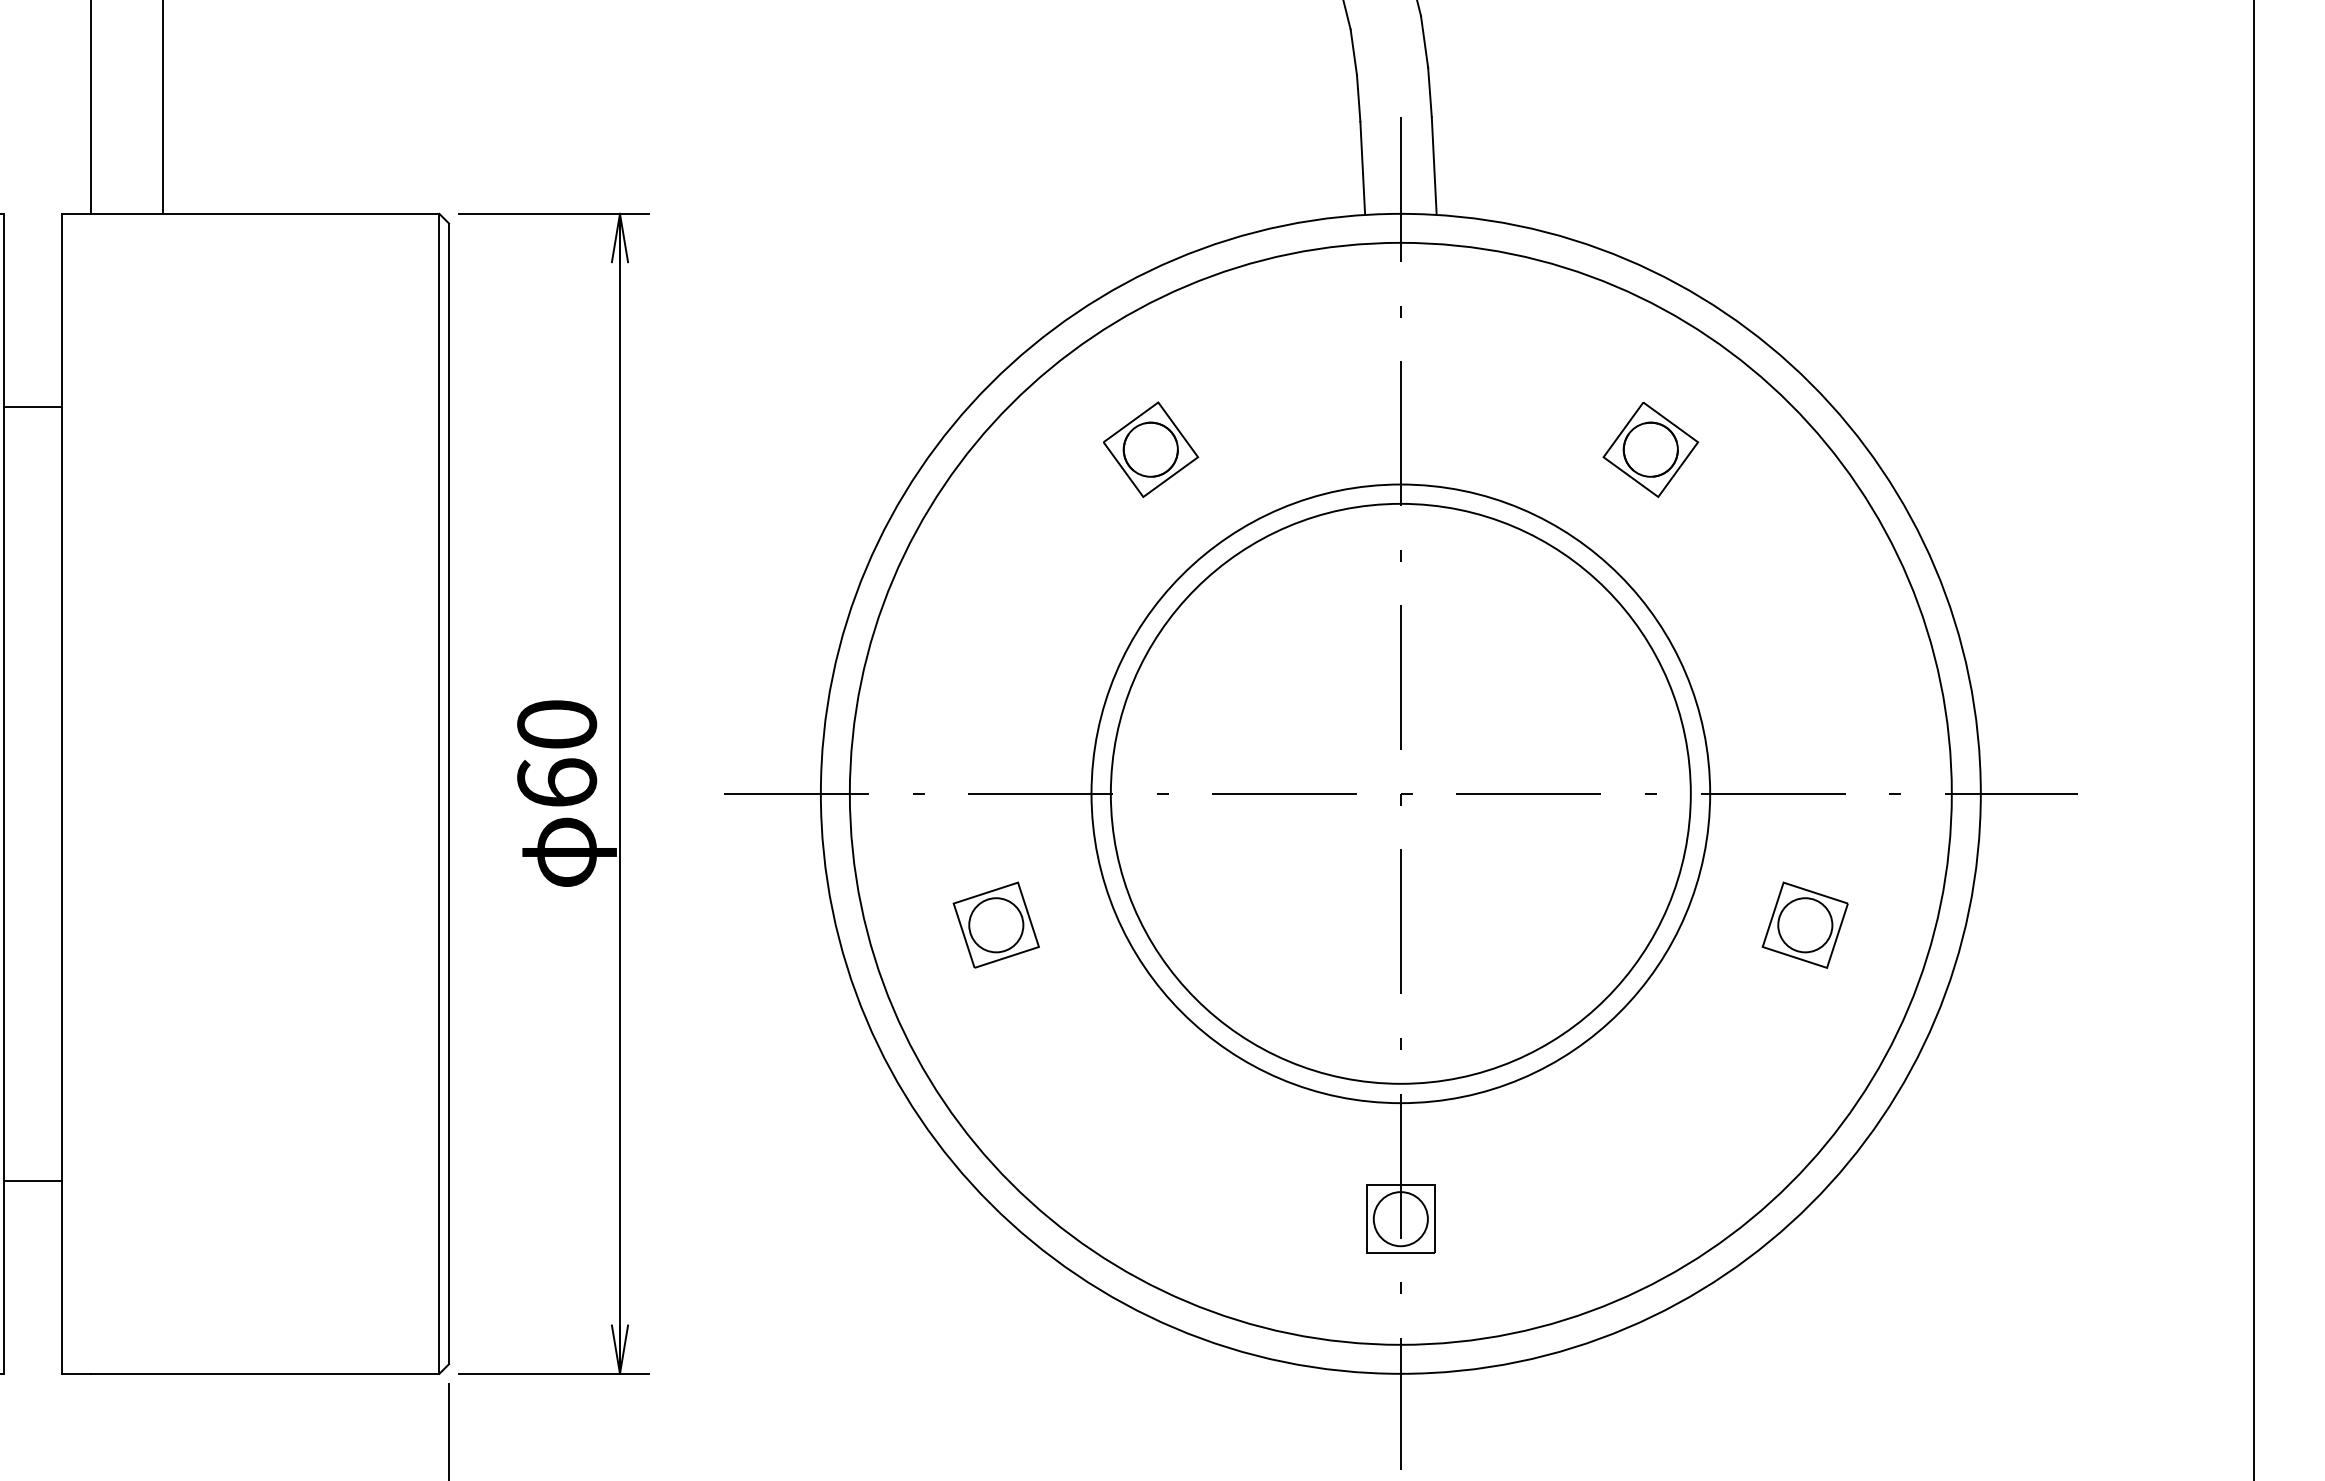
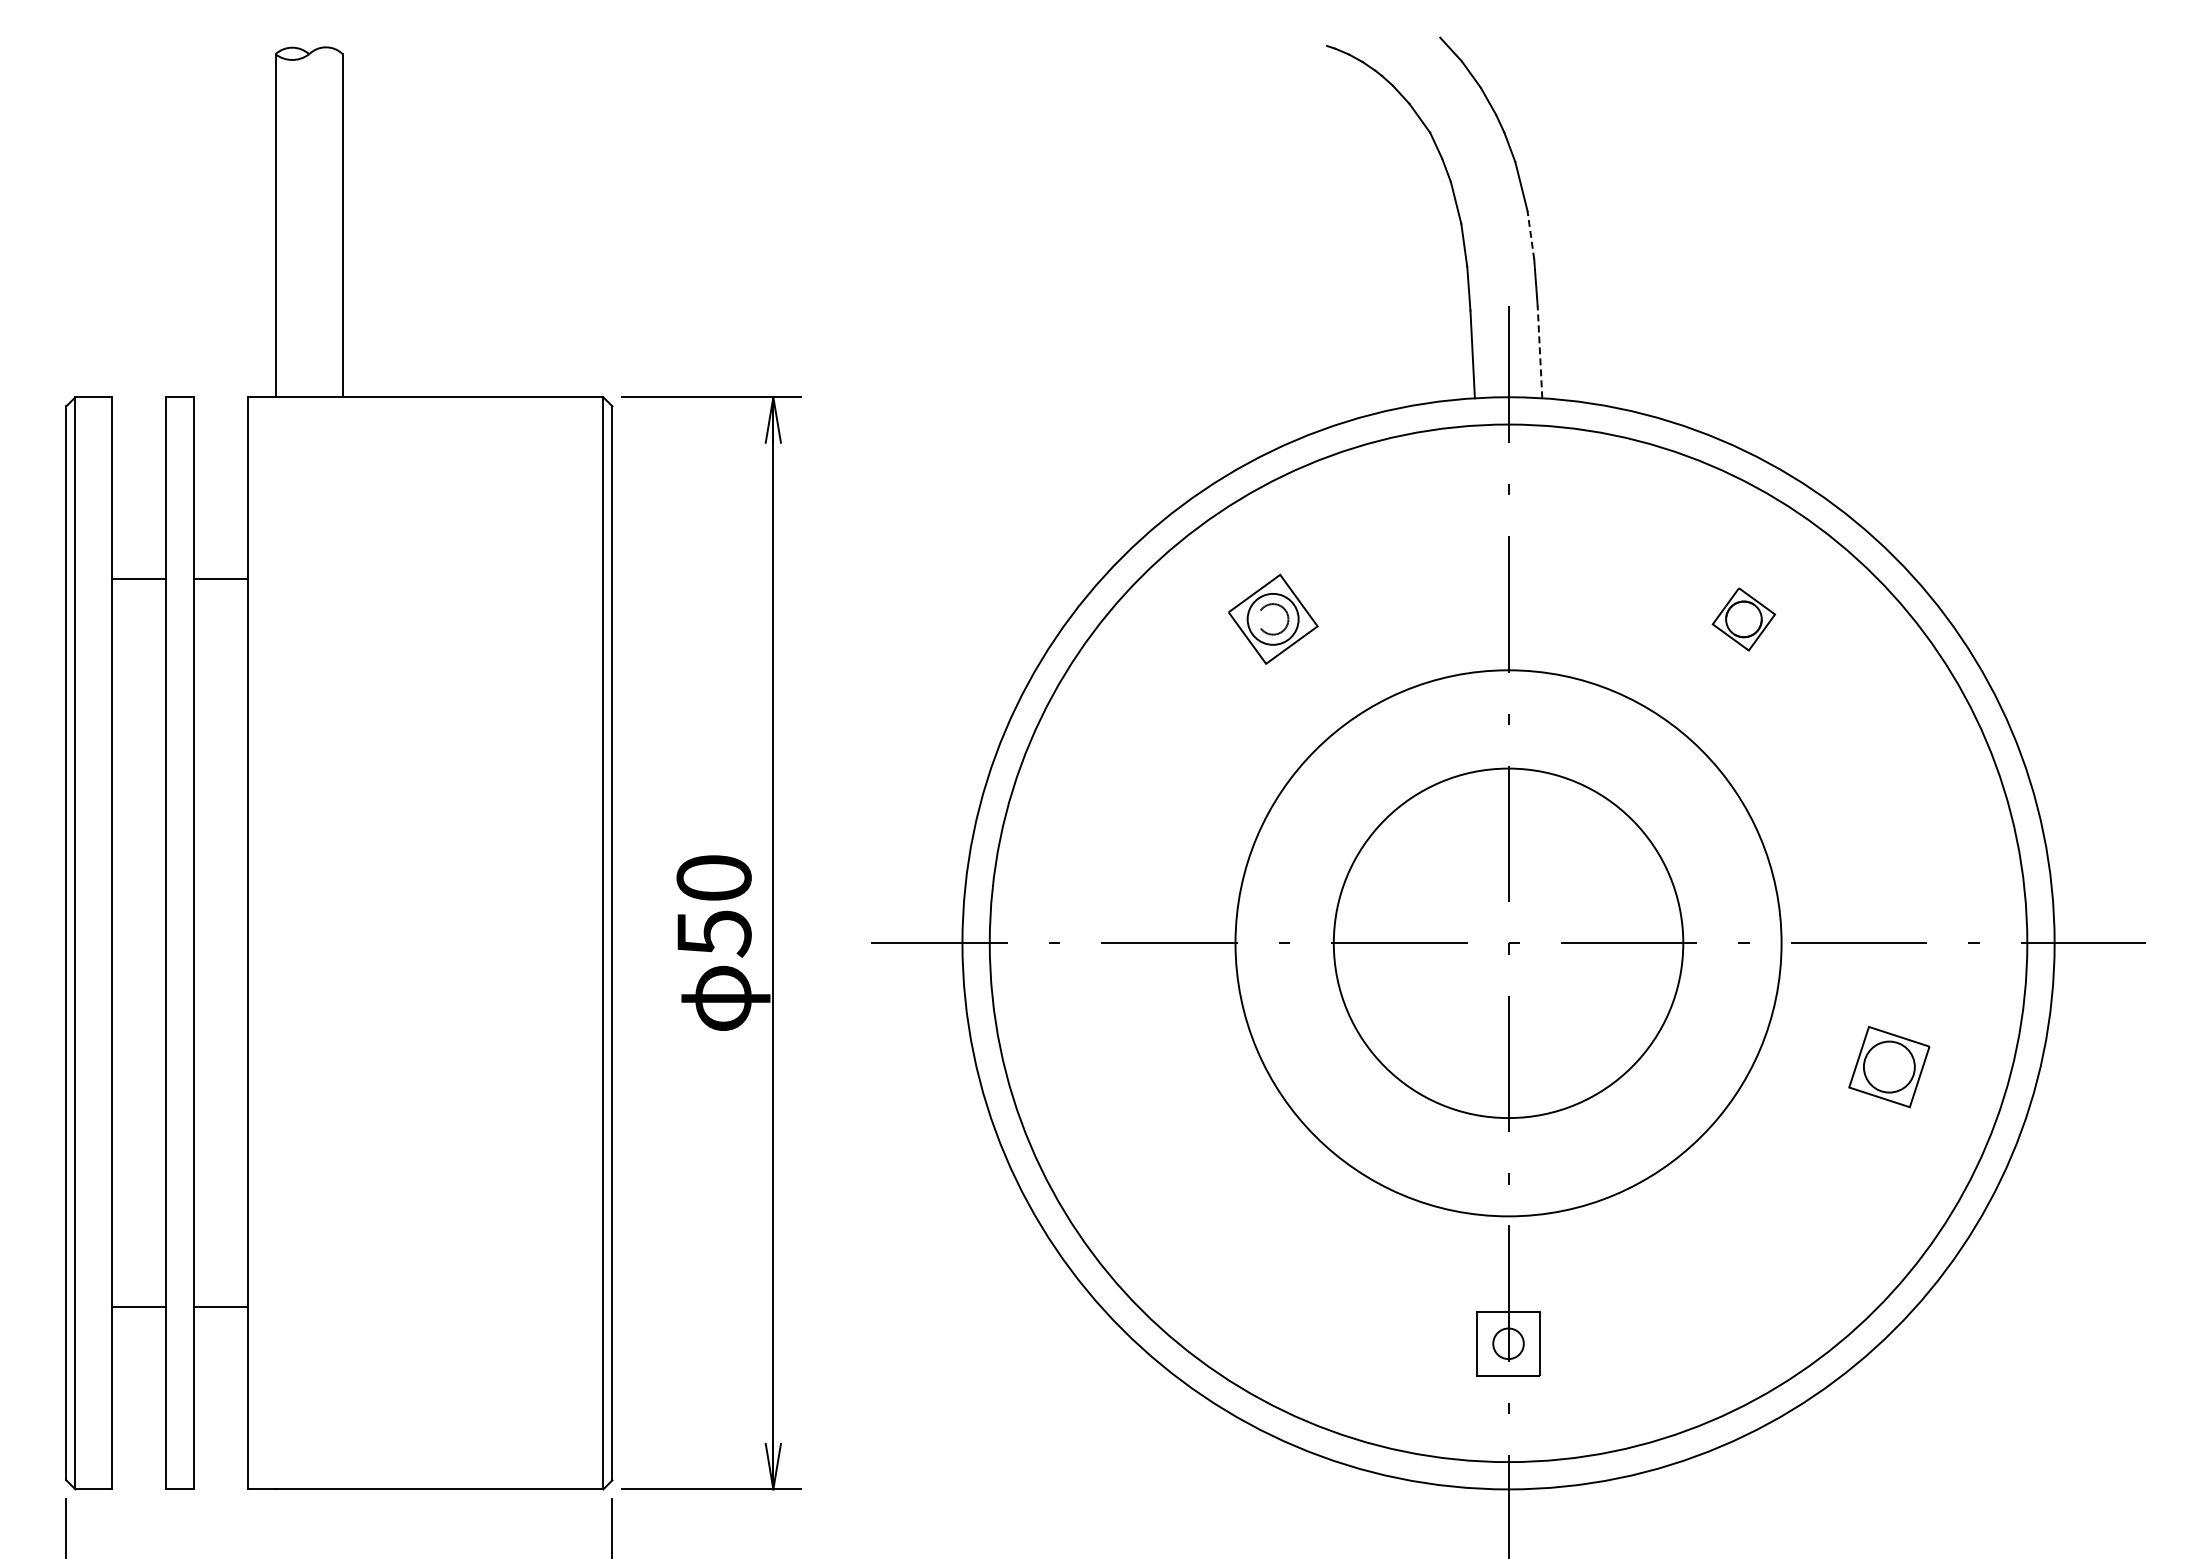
line: (1424, 42) -> (1530, 235), solid -> dashed
line: (1433, 165) -> (1539, 351), solid -> dashed
circle: (1150, 448) -> (1272, 618), size x0.6
part: (1650, 449) -> (1743, 619), size x0.7
text: (556, 783) -> (713, 933), 60 -> 50
circle: (1400, 794) -> (1508, 943), size x0.6
part: (996, 924) -> (1127, 1066), removed
circle: (1400, 1218) -> (1508, 1343), size x0.6

